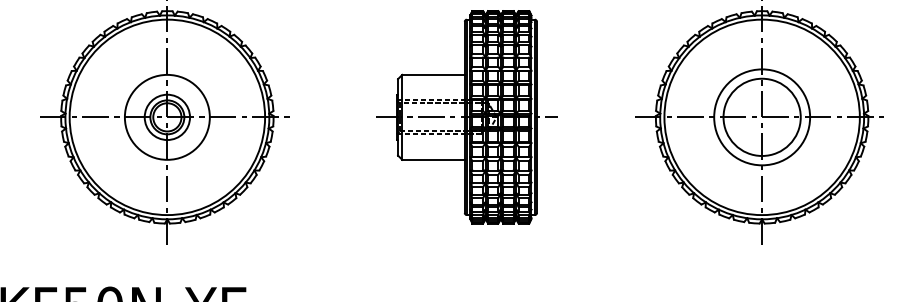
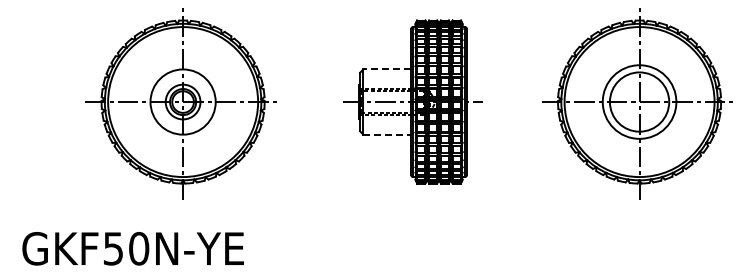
line: (433, 74) -> (387, 69), solid -> dashed
line: (433, 159) -> (387, 134), solid -> dashed

